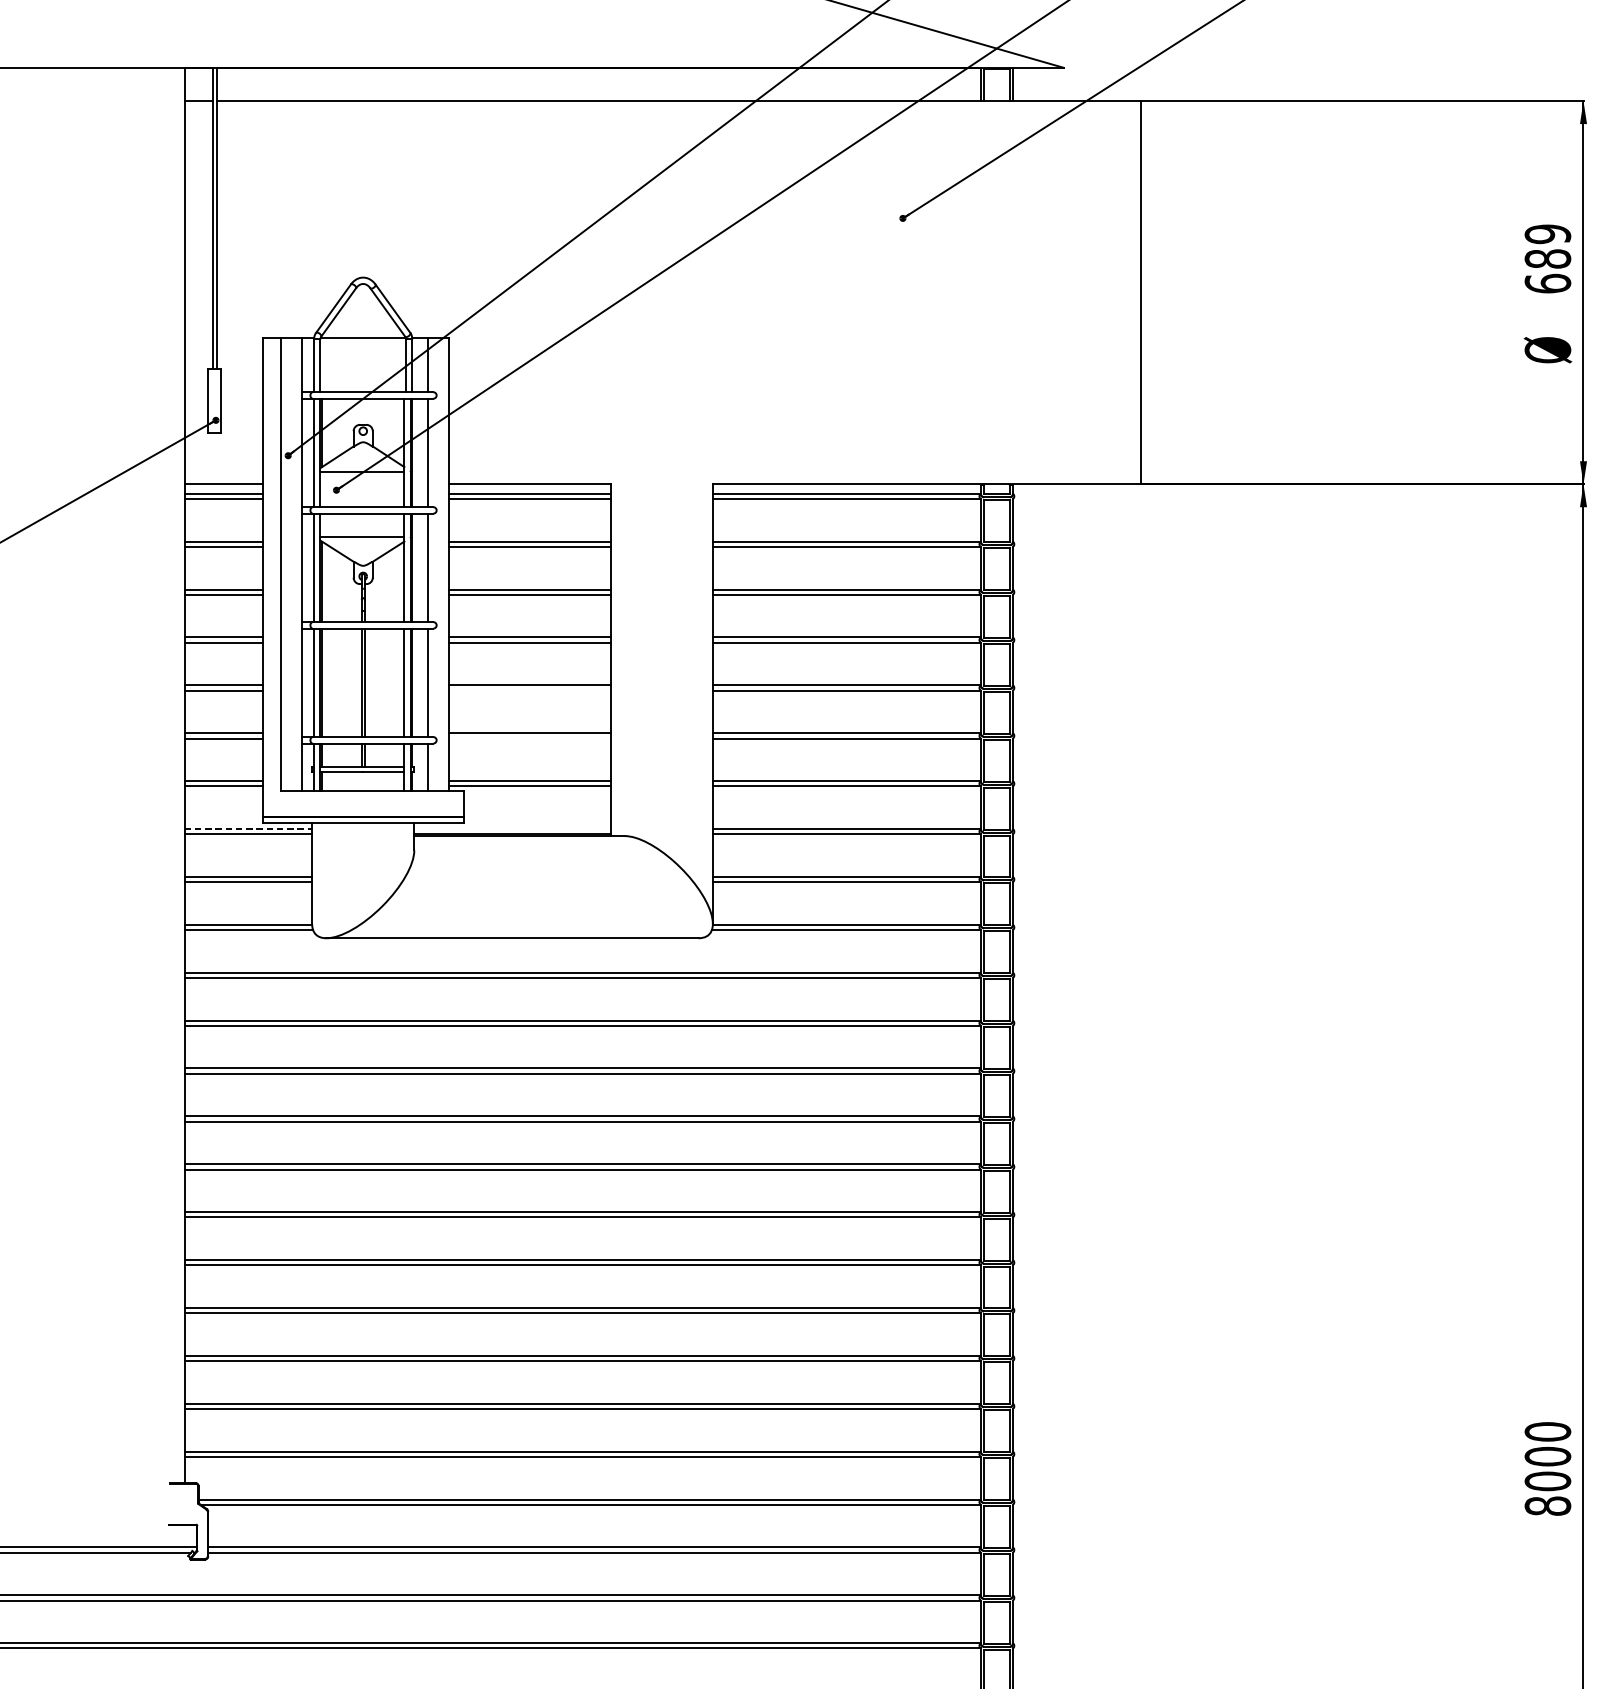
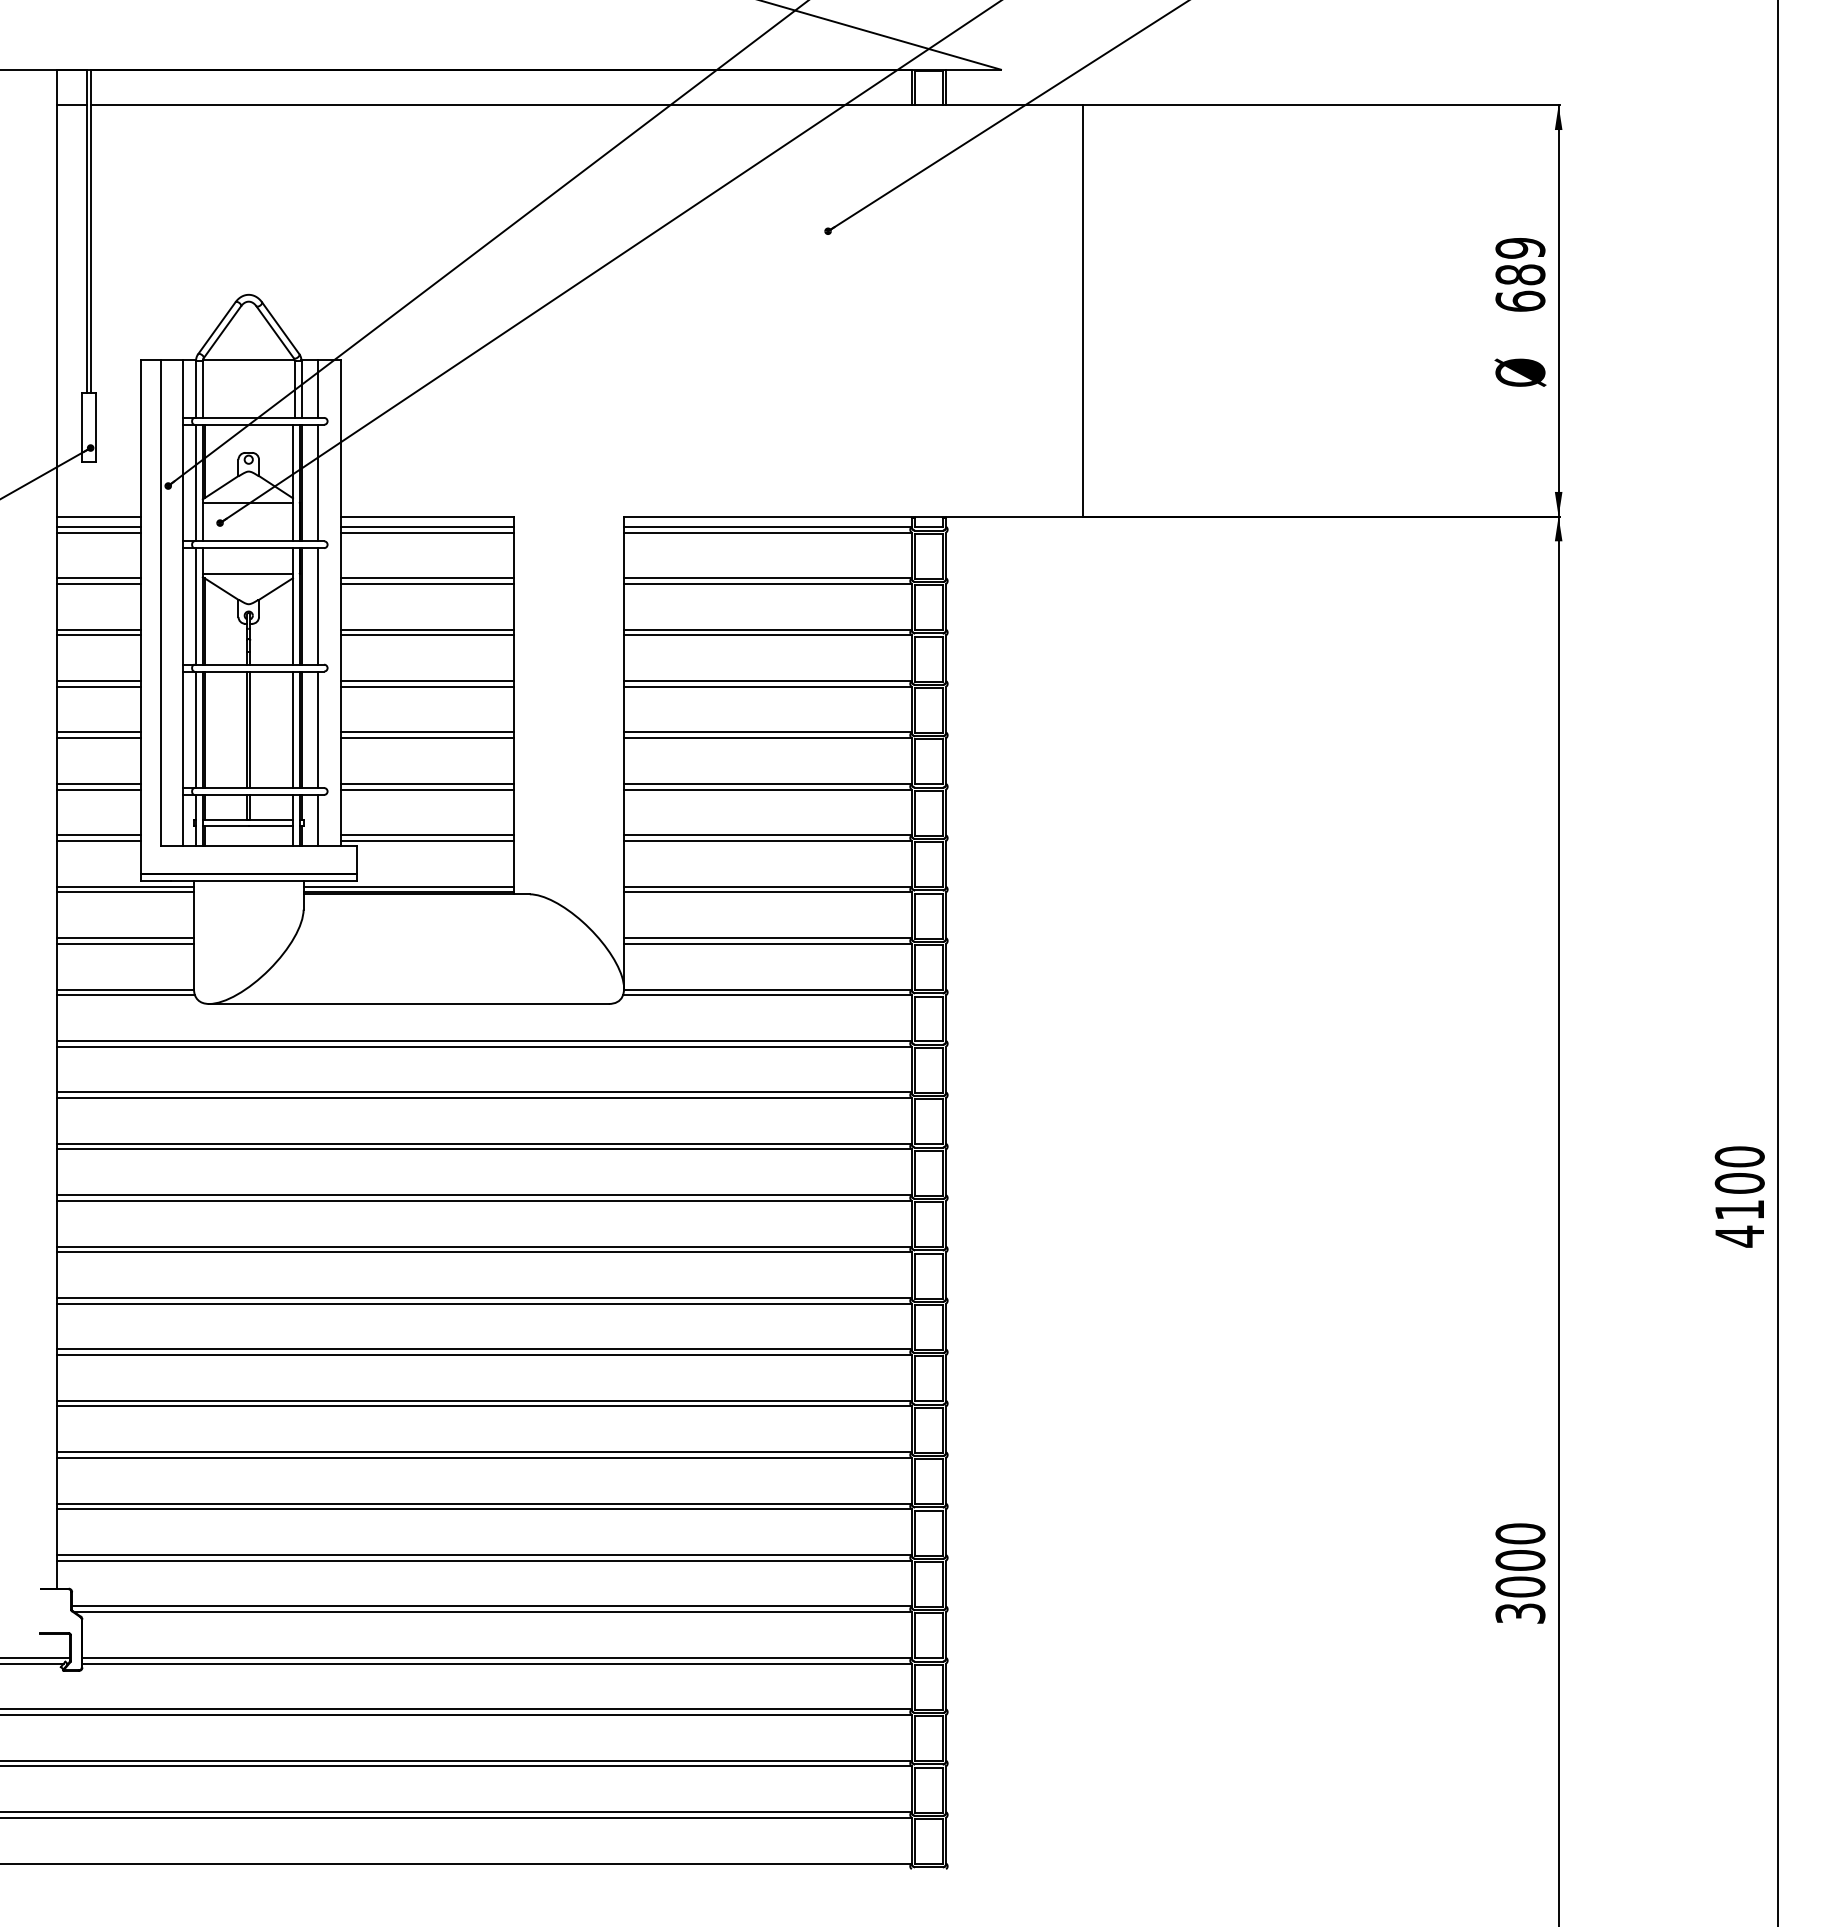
line: (529, 690) -> (427, 738), added
line: (529, 738) -> (427, 789), added
line: (249, 828) -> (126, 886), dashed -> solid
line: (512, 828) -> (408, 886), added
text: (1547, 1506) -> (1520, 1613), 8000 -> 3000

